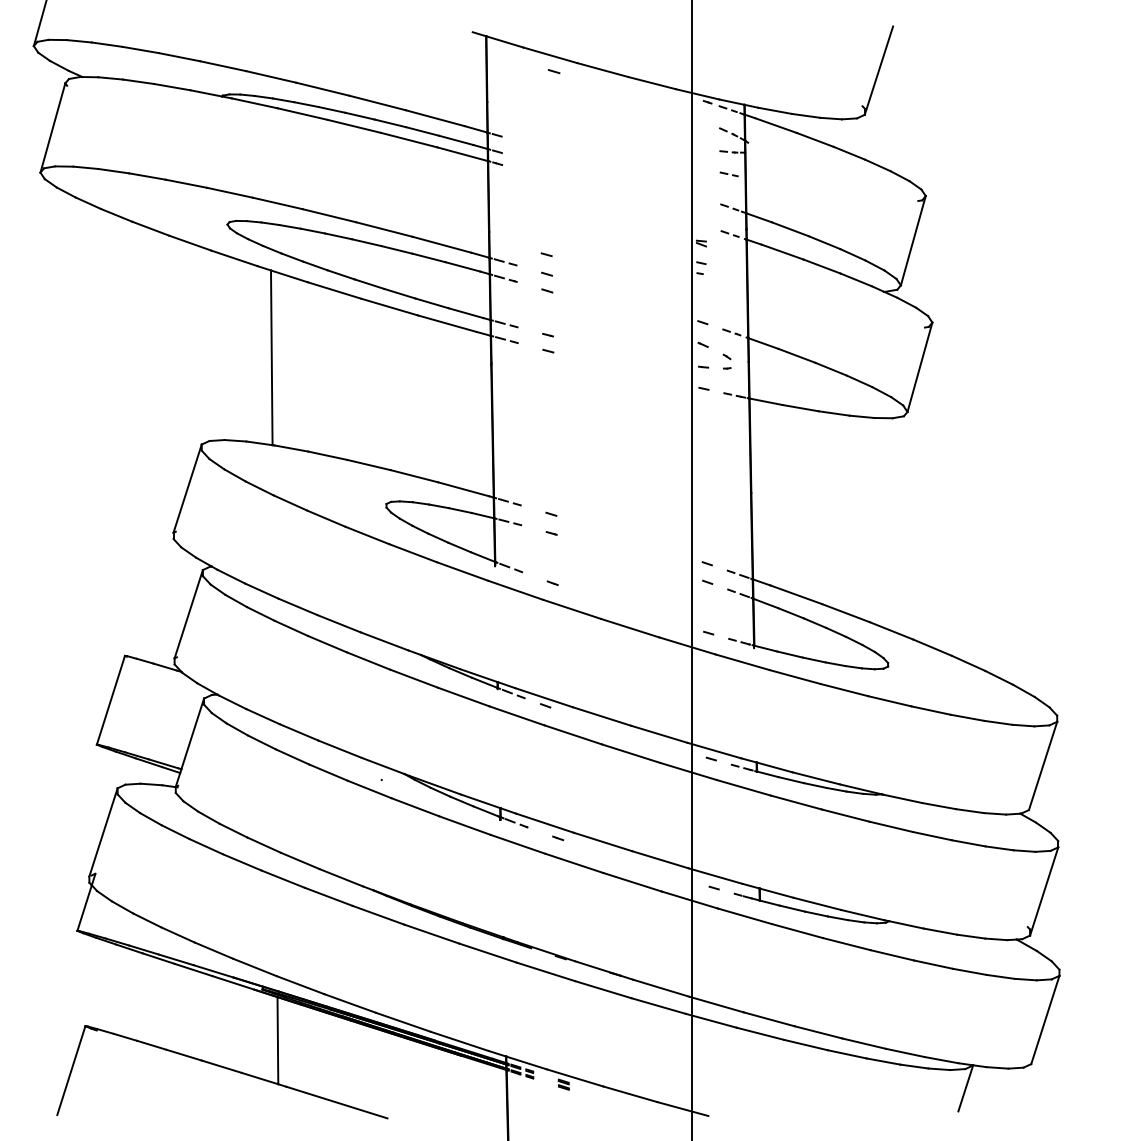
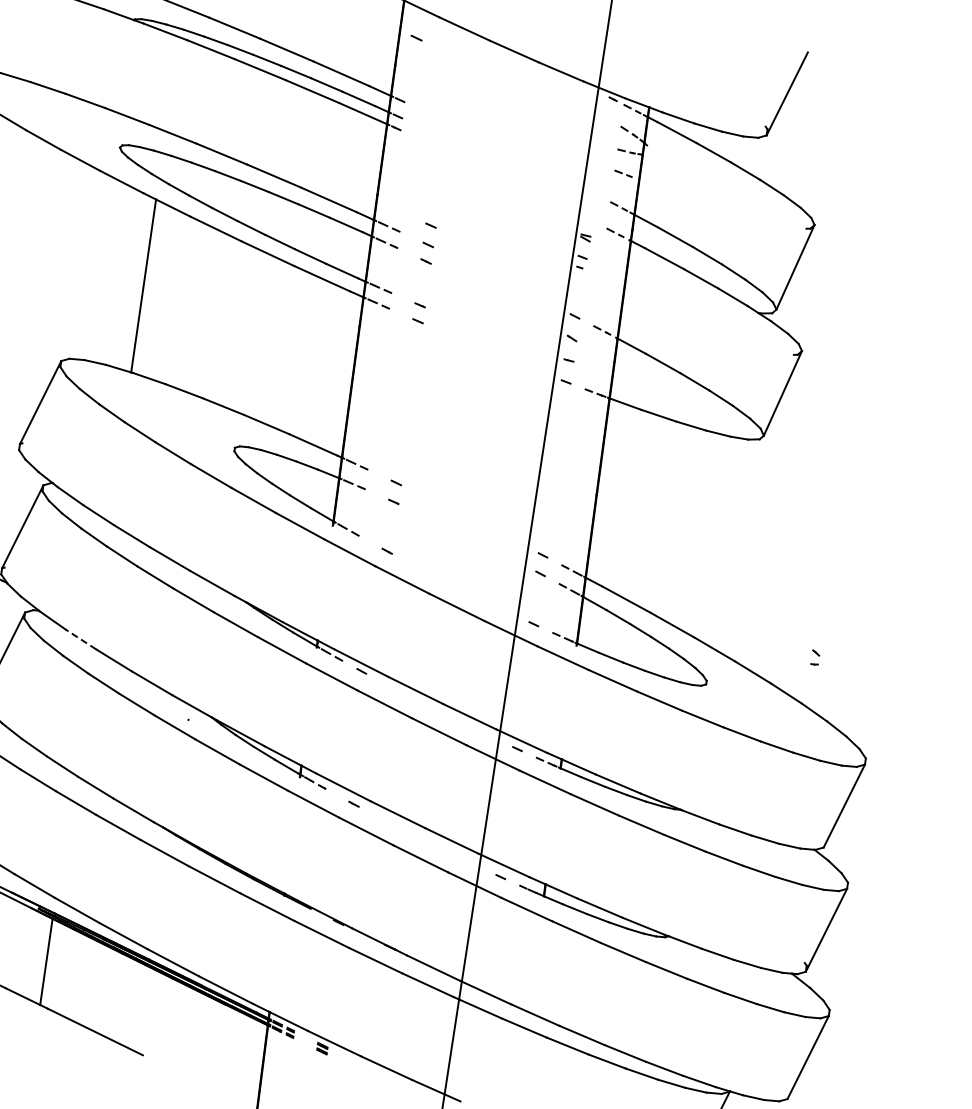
line: (553, 71) -> (416, 37), moved
part: (726, 361) -> (814, 657), moved
line: (262, 716) -> (80, 639), solid -> dashed

